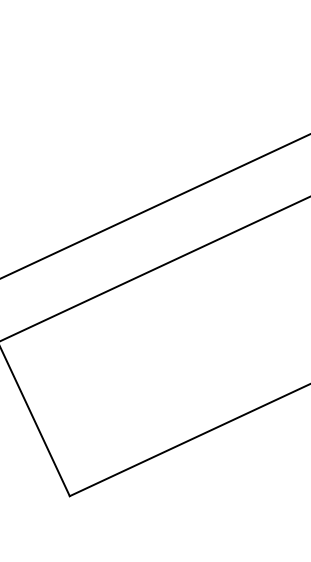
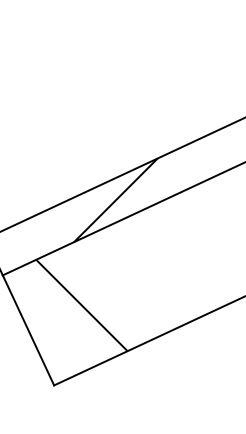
hatch: (155, 237) -> (115, 200), added
hatch: (108, 384) -> (81, 305), added

